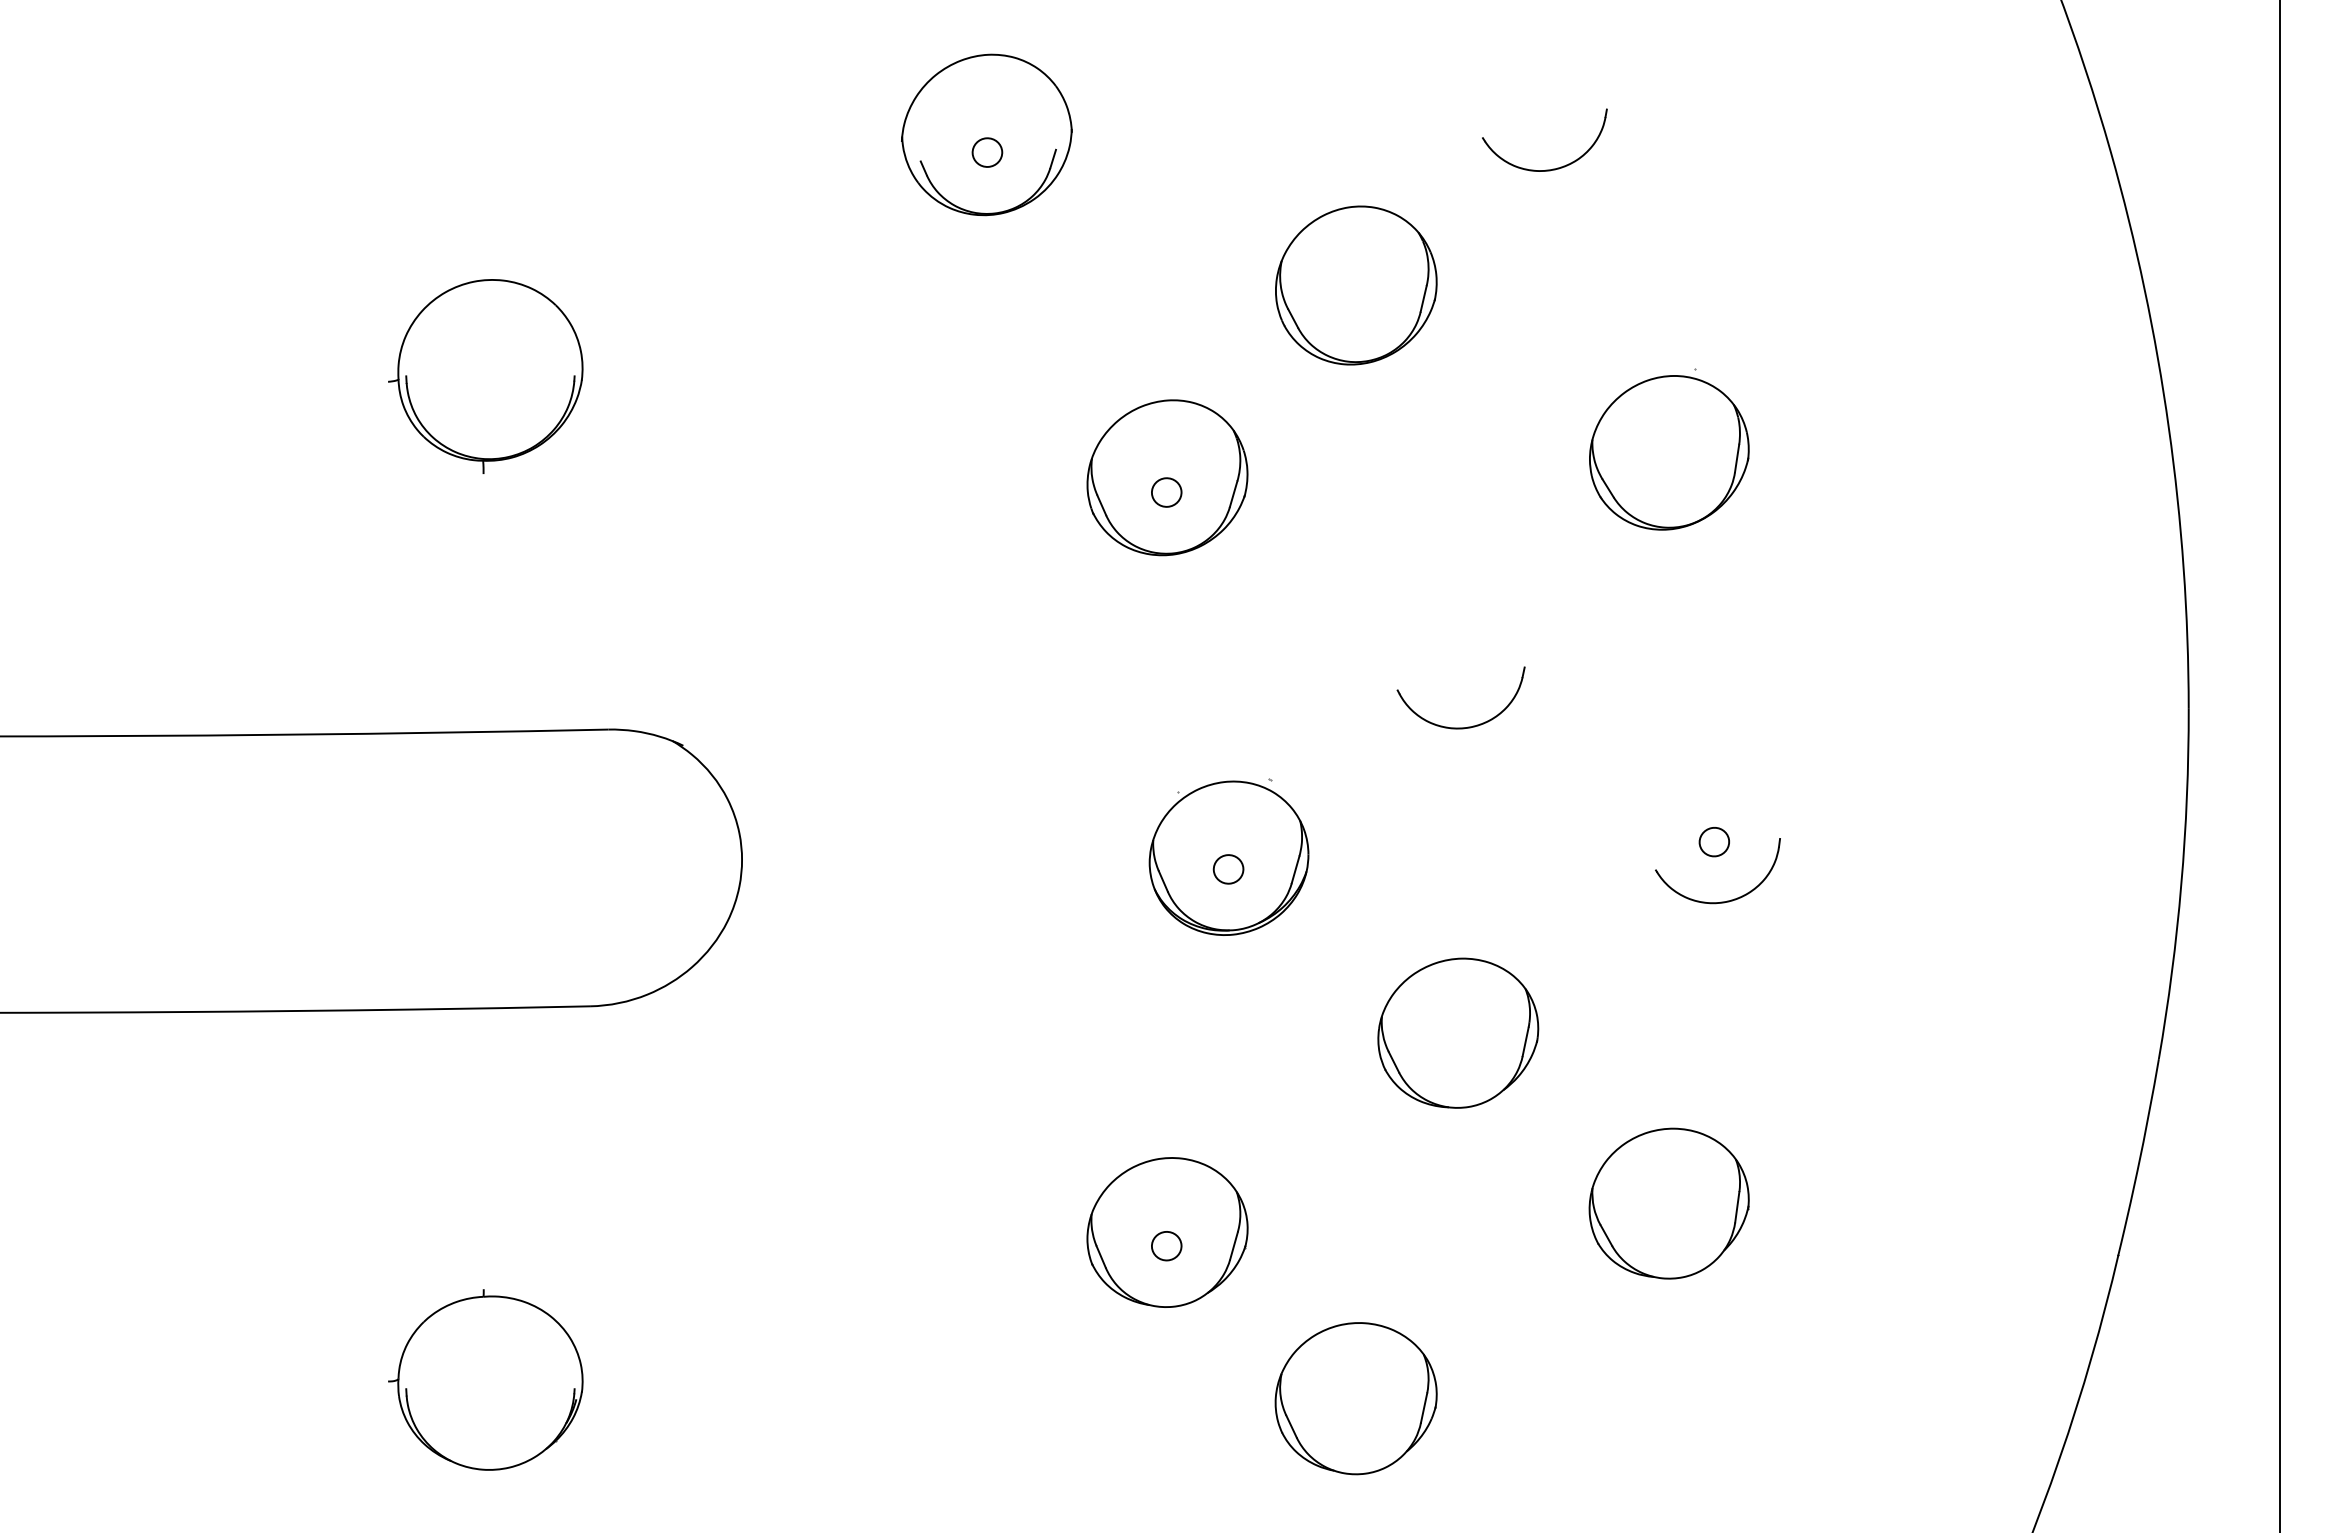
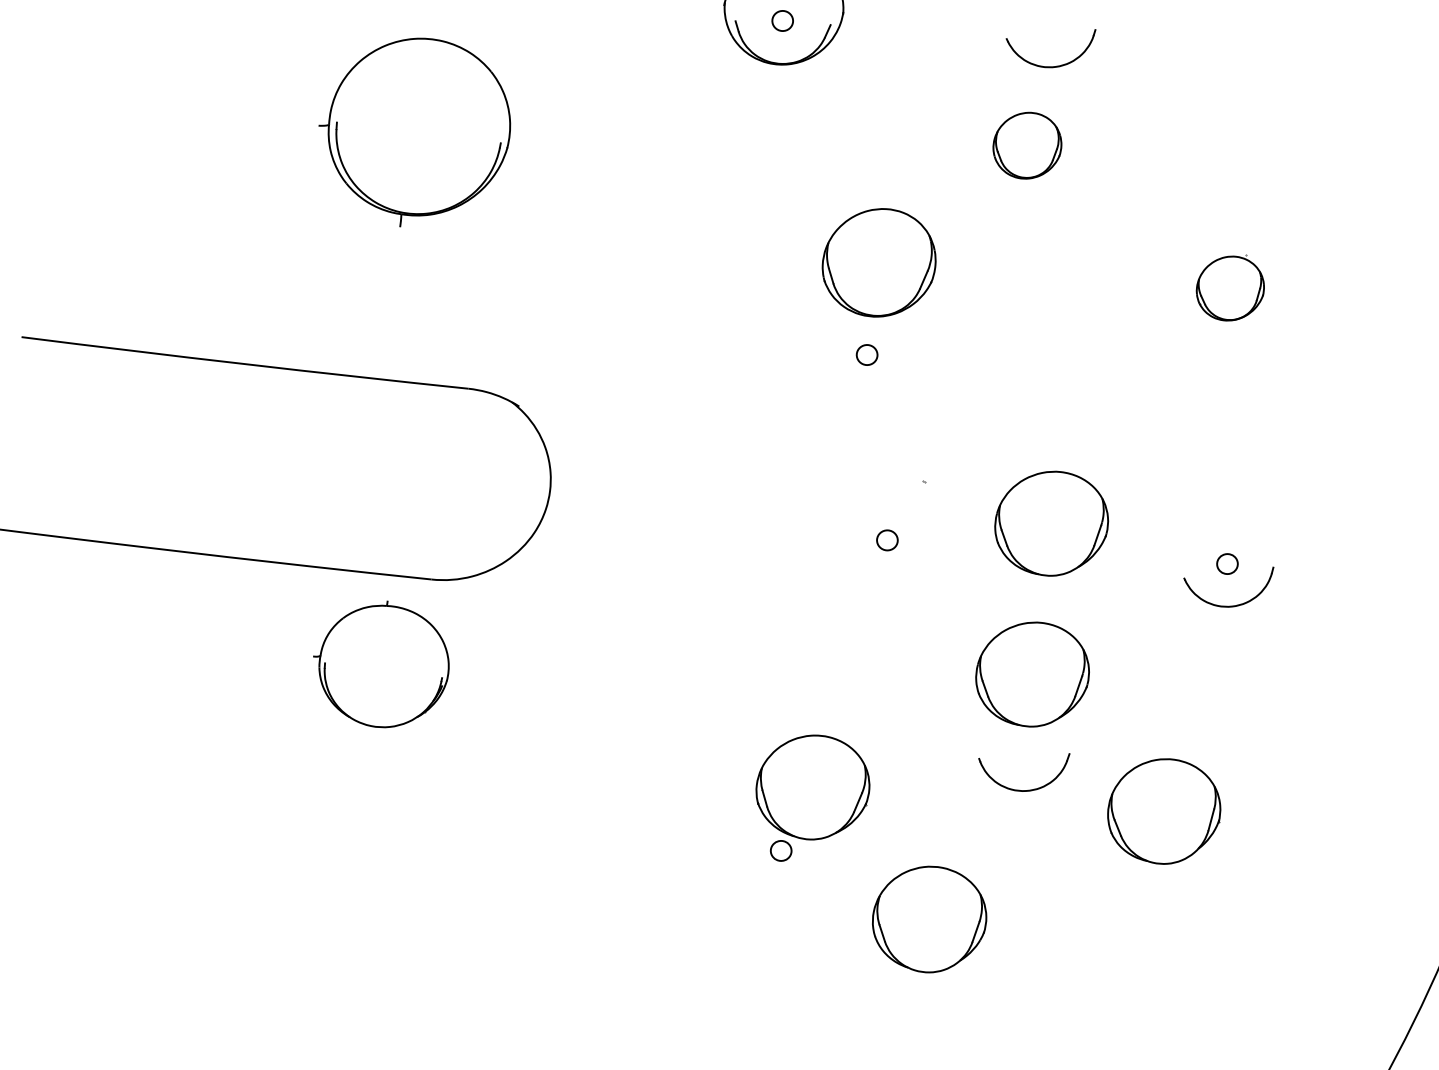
part: (1545, 169) -> (1047, 66), moved
part: (1356, 285) -> (1027, 145), size x0.6
part: (485, 376) -> (414, 132), size x1.4
part: (1669, 449) -> (1230, 287), size x0.6
part: (1166, 492) -> (866, 354), moved
part: (1467, 726) -> (1024, 790), moved
part: (1458, 815) -> (1051, 523), added
part: (1228, 857) -> (888, 532), removed
part: (1166, 1246) -> (781, 851), moved
part: (485, 1379) -> (380, 663), moved

